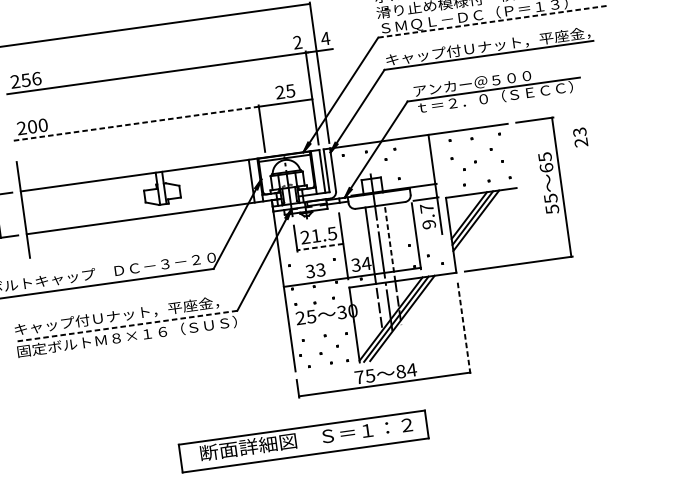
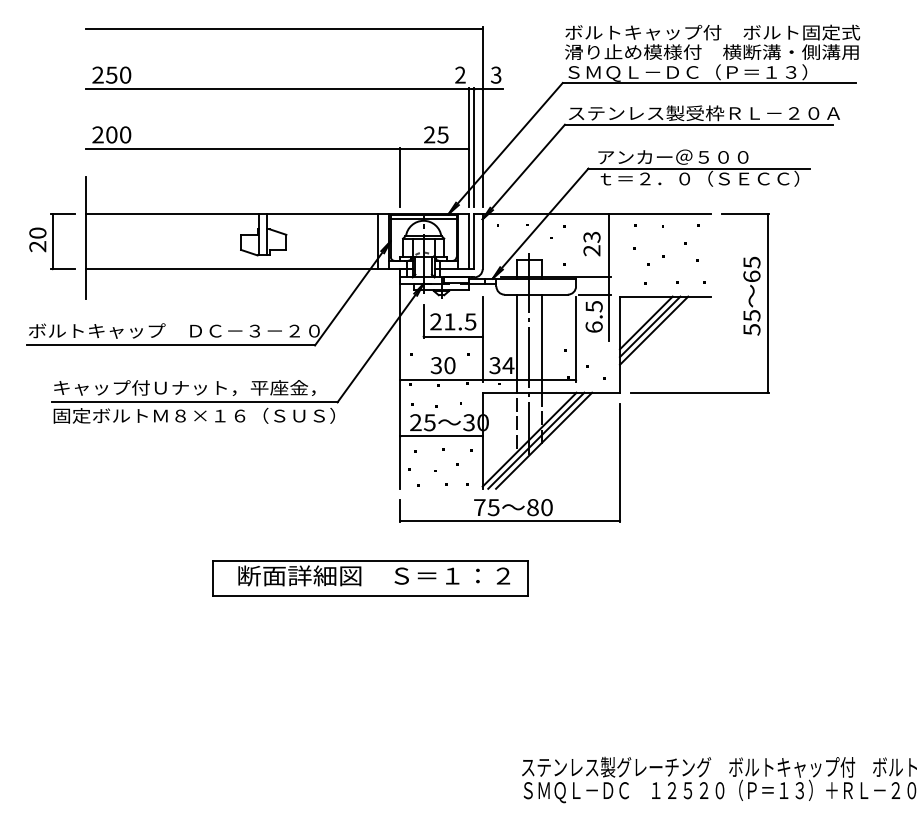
line: (492, 22) -> (709, 83), dashed -> solid
text: (324, 38) -> (495, 74), 4 -> 3
text: (492, 46) -> (704, 113), キャップ付Ｕナット，平座金， -> ステンレス製受枠ＲＬ－２０Ａ
text: (36, 78) -> (125, 74), 256 -> 250
line: (316, 97) -> (474, 147), added
line: (136, 123) -> (243, 149), dashed -> solid
text: (580, 137) -> (591, 244), moved
text: (427, 216) -> (593, 316), 9.7 -> 6.5
line: (389, 242) -> (541, 343), dashed -> solid
line: (320, 246) -> (453, 336), dashed -> solid
text: (320, 269) -> (449, 365), 33 -> 30
line: (125, 326) -> (194, 402), dashed -> solid
line: (322, 326) -> (441, 436), added
line: (464, 327) -> (620, 462), dashed -> solid
text: (411, 370) -> (546, 507), 84 -> 80
part: (303, 441) -> (370, 578), moved

